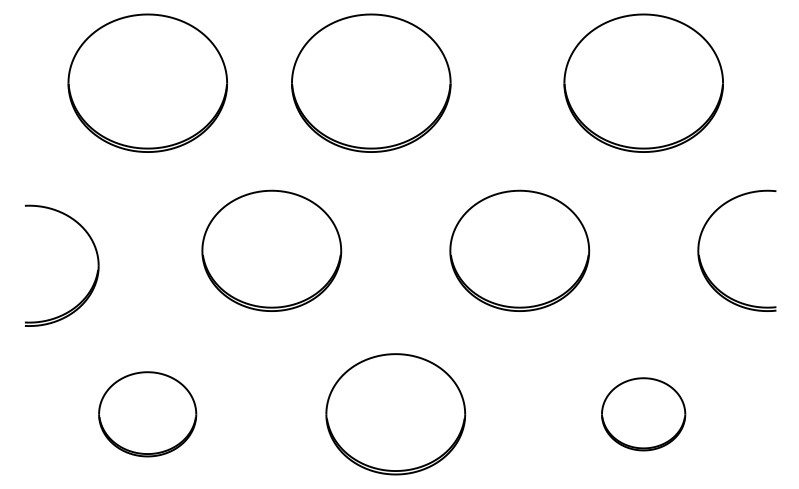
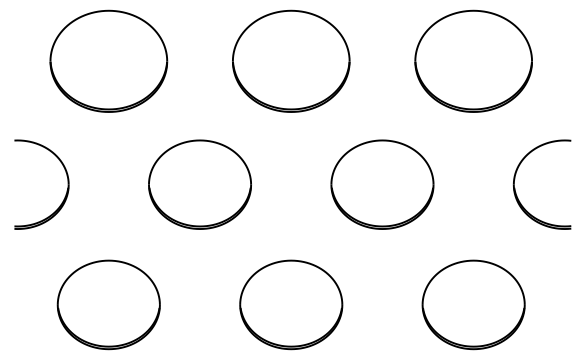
part: (371, 82) -> (291, 60), moved
part: (95, 273) -> (66, 190), moved
part: (147, 413) -> (108, 304), size x1.43
part: (643, 413) -> (473, 304), size x1.67

